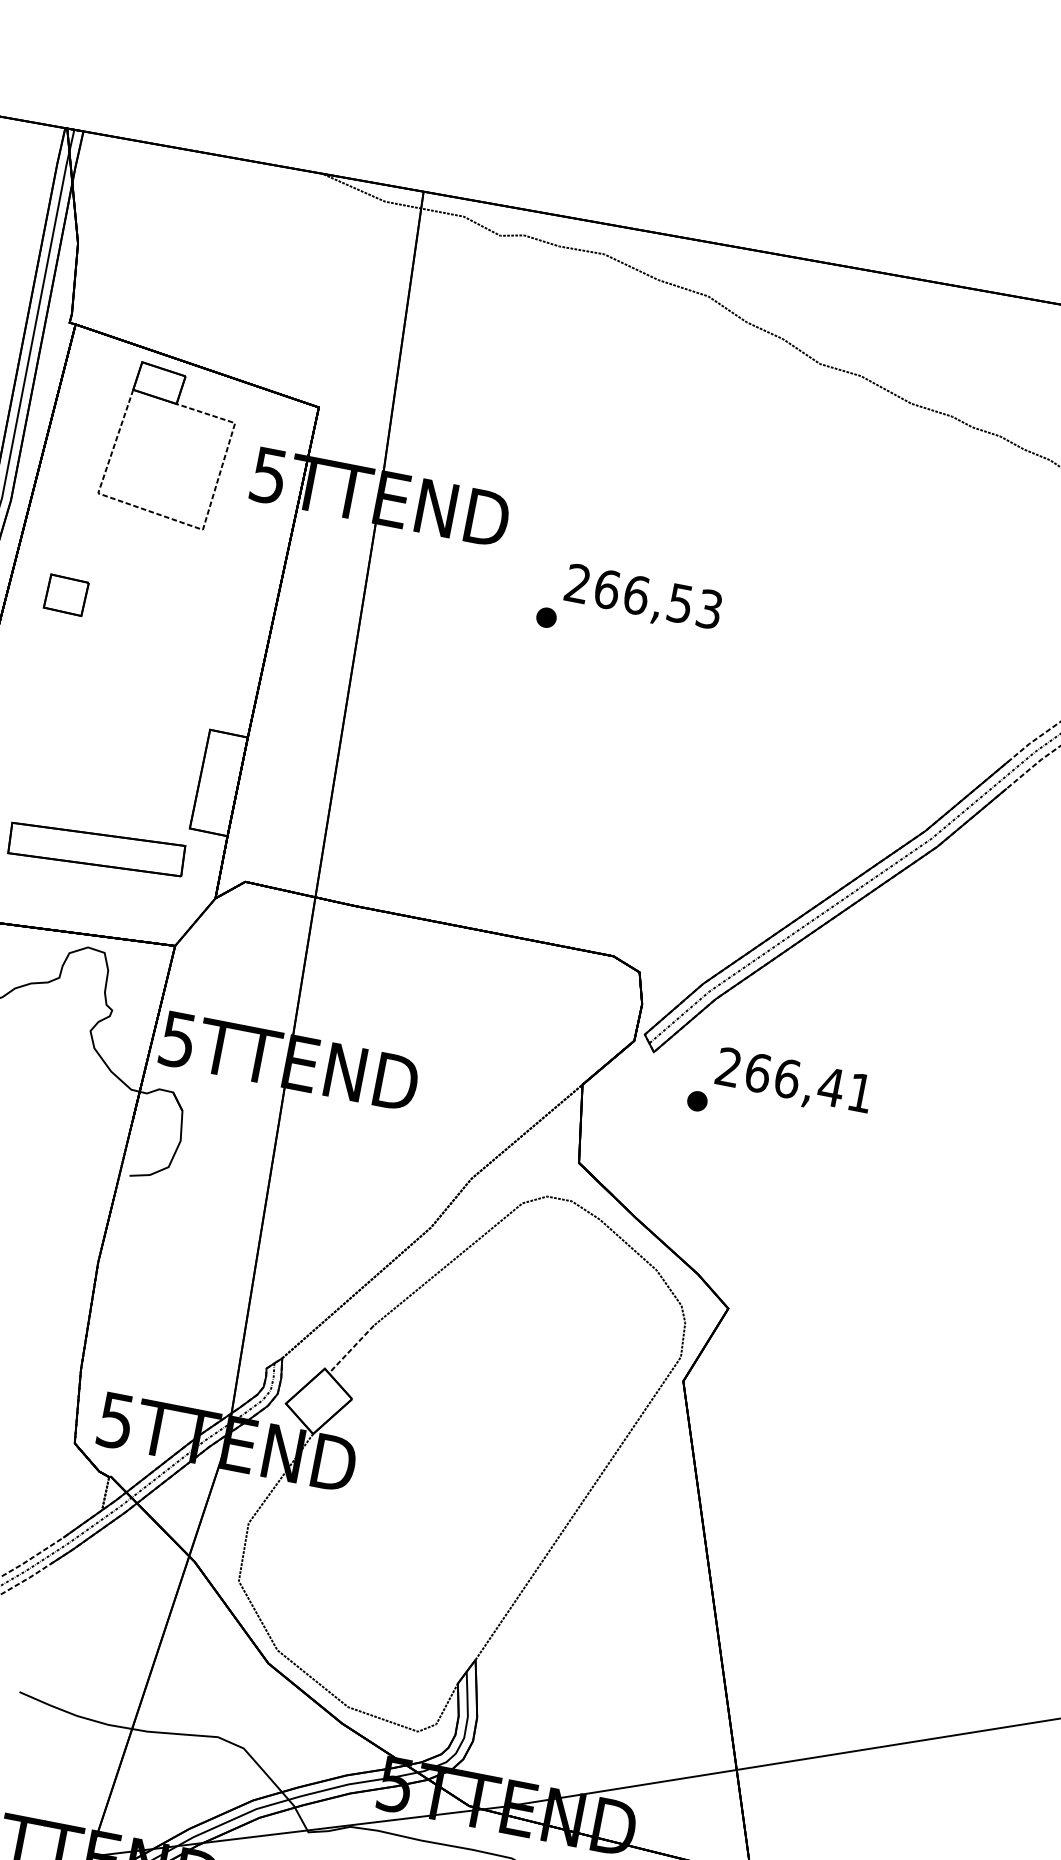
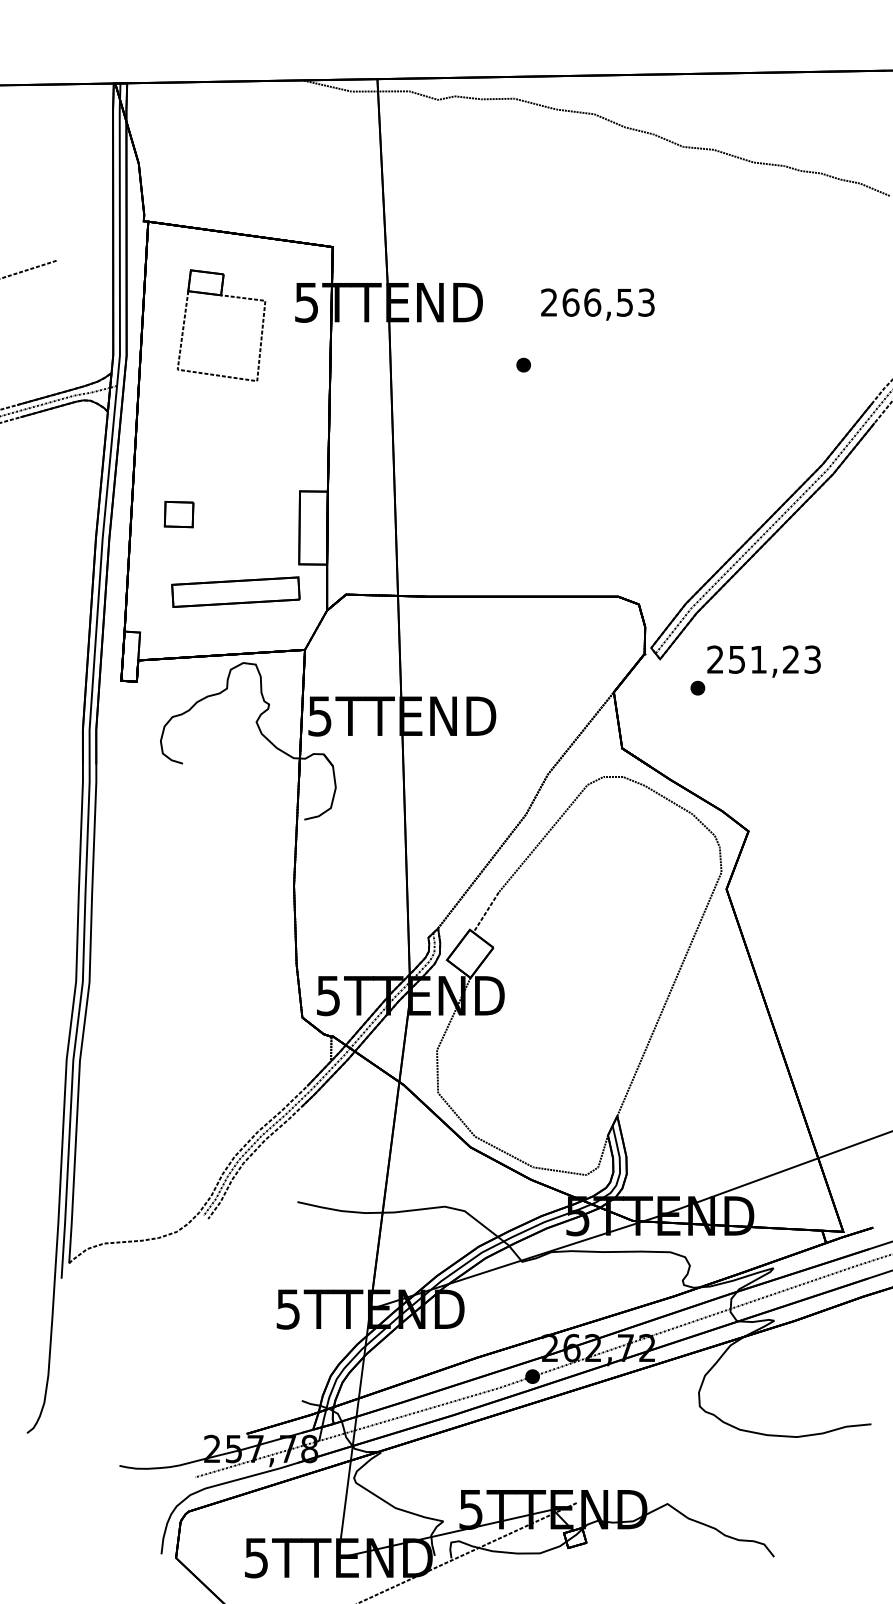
part: (176, 405) -> (221, 296), moved
part: (65, 595) -> (178, 514), moved
text: (642, 598) -> (597, 304), moved
text: (808, 1082) -> (774, 659), 266,41 -> 251,23

